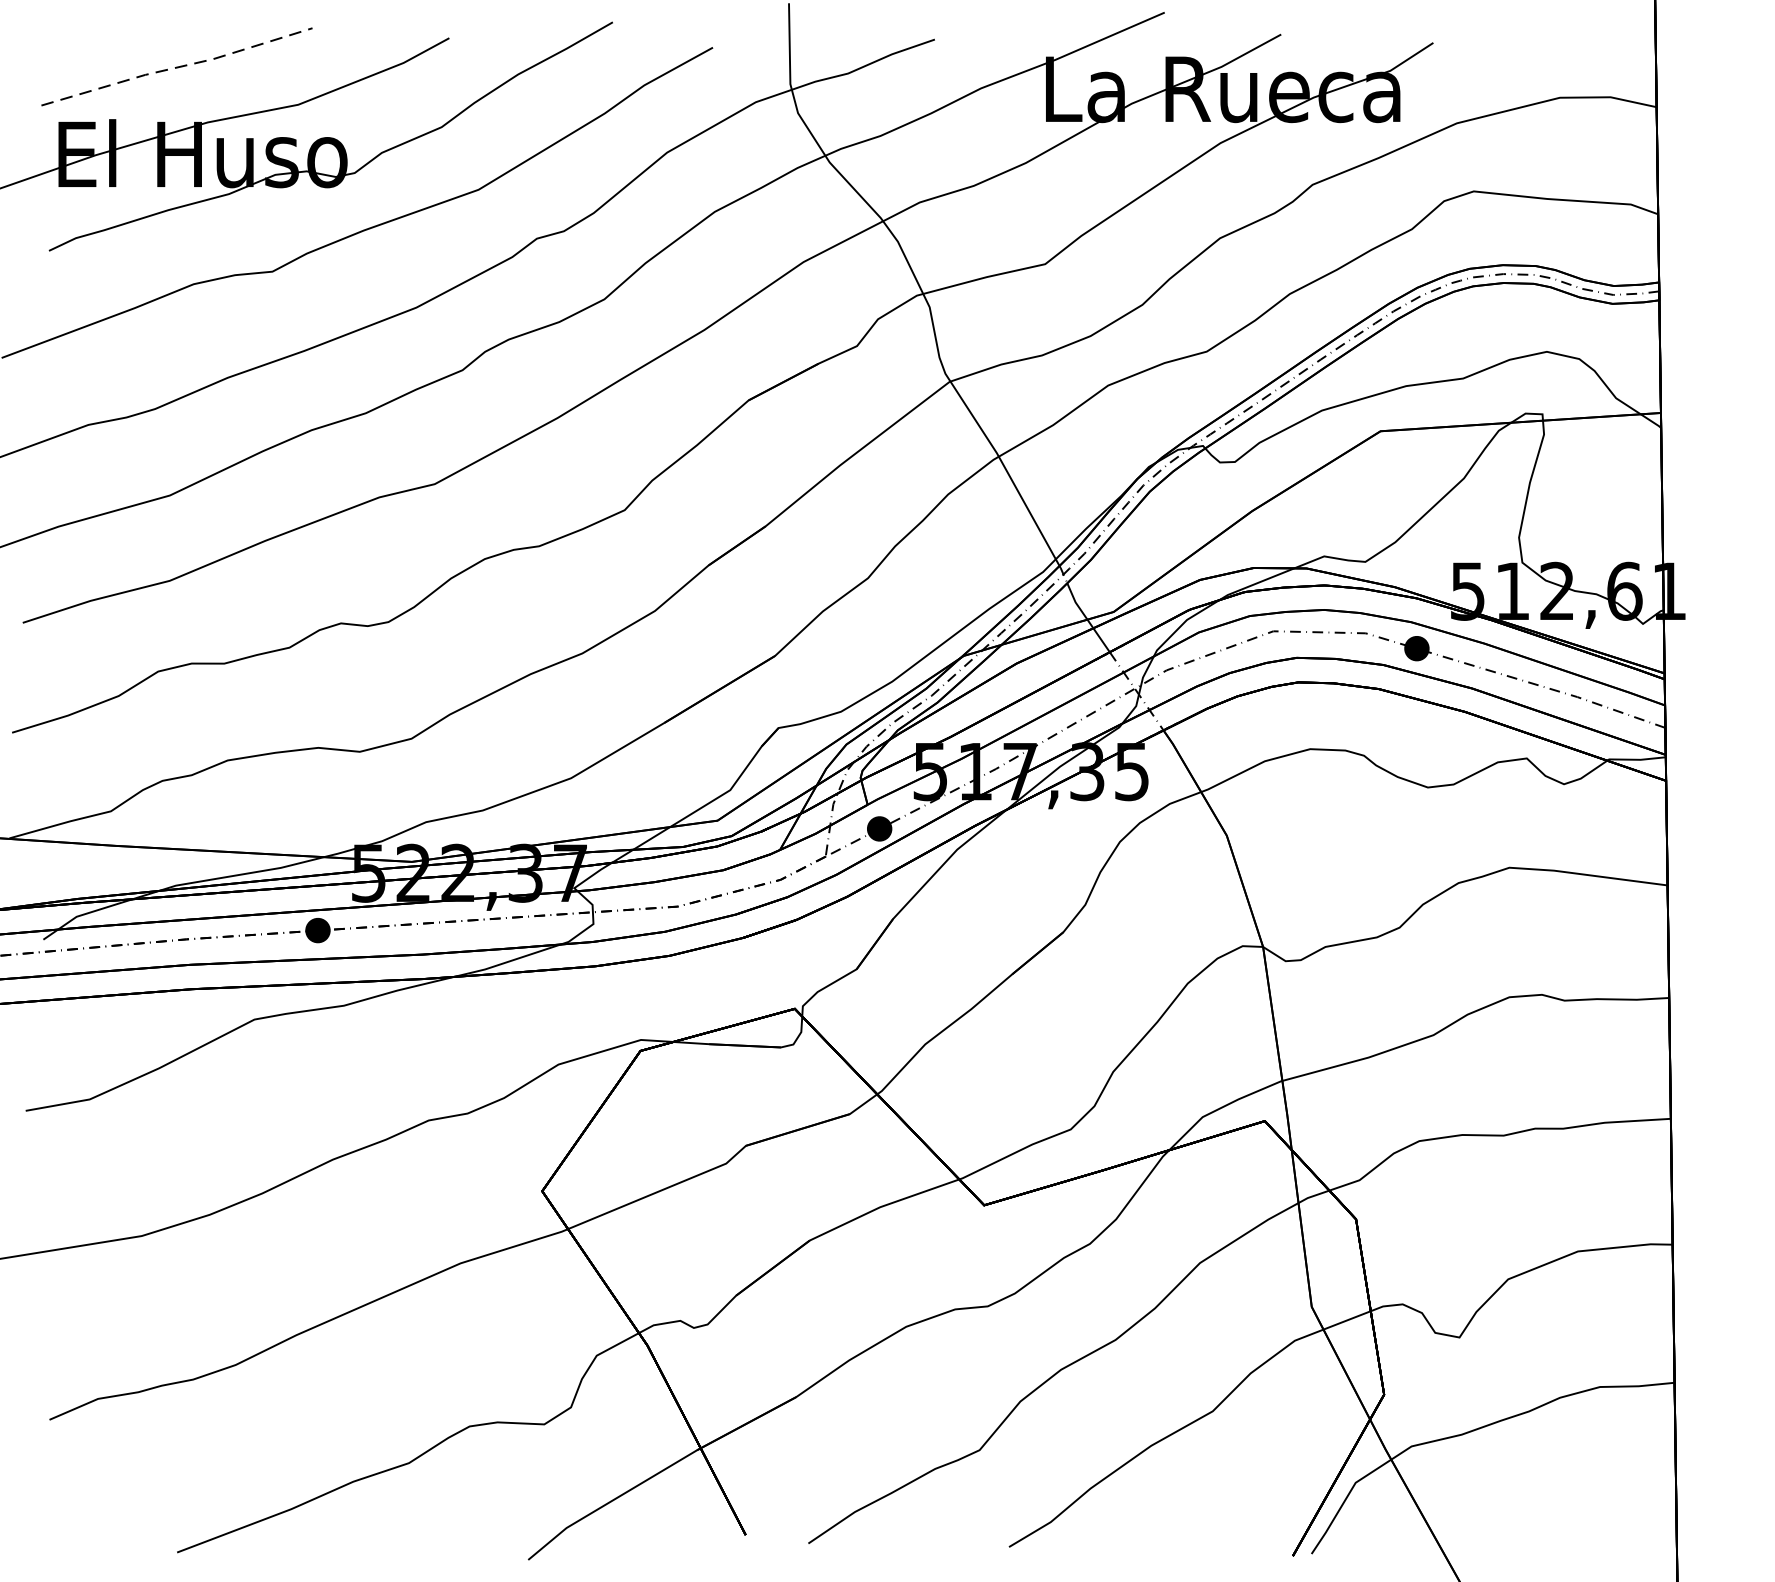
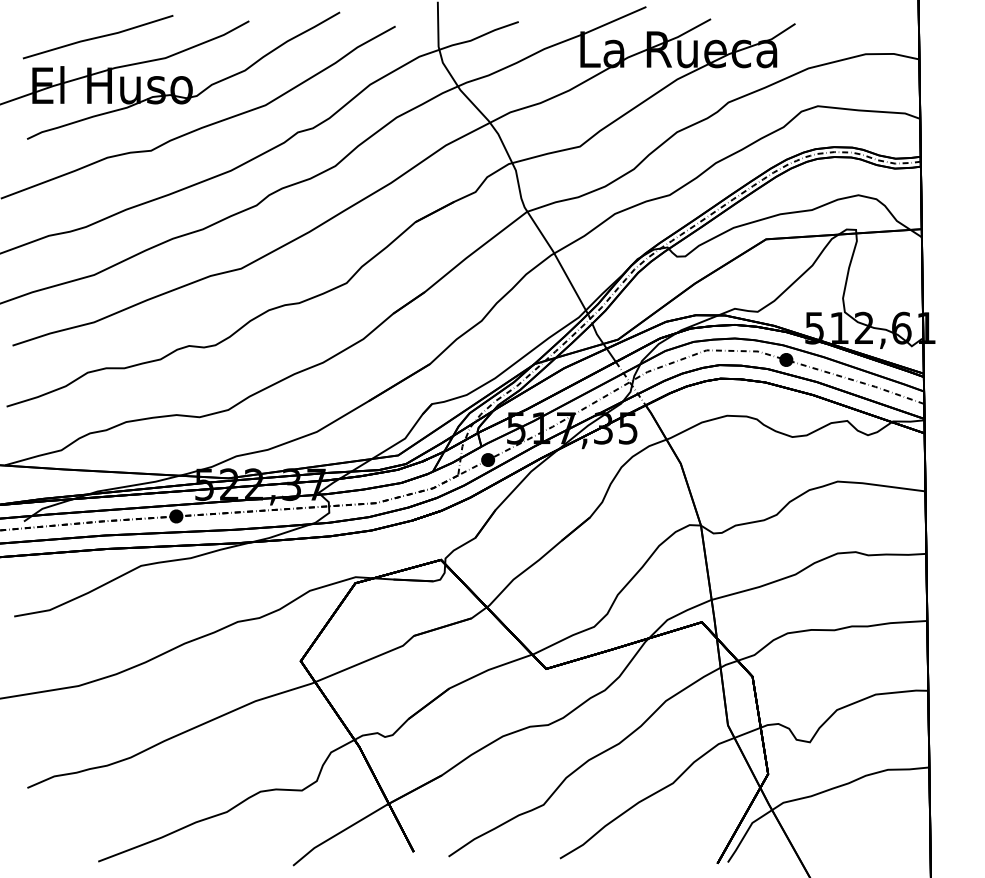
line: (175, 67) -> (97, 37), dashed -> solid

